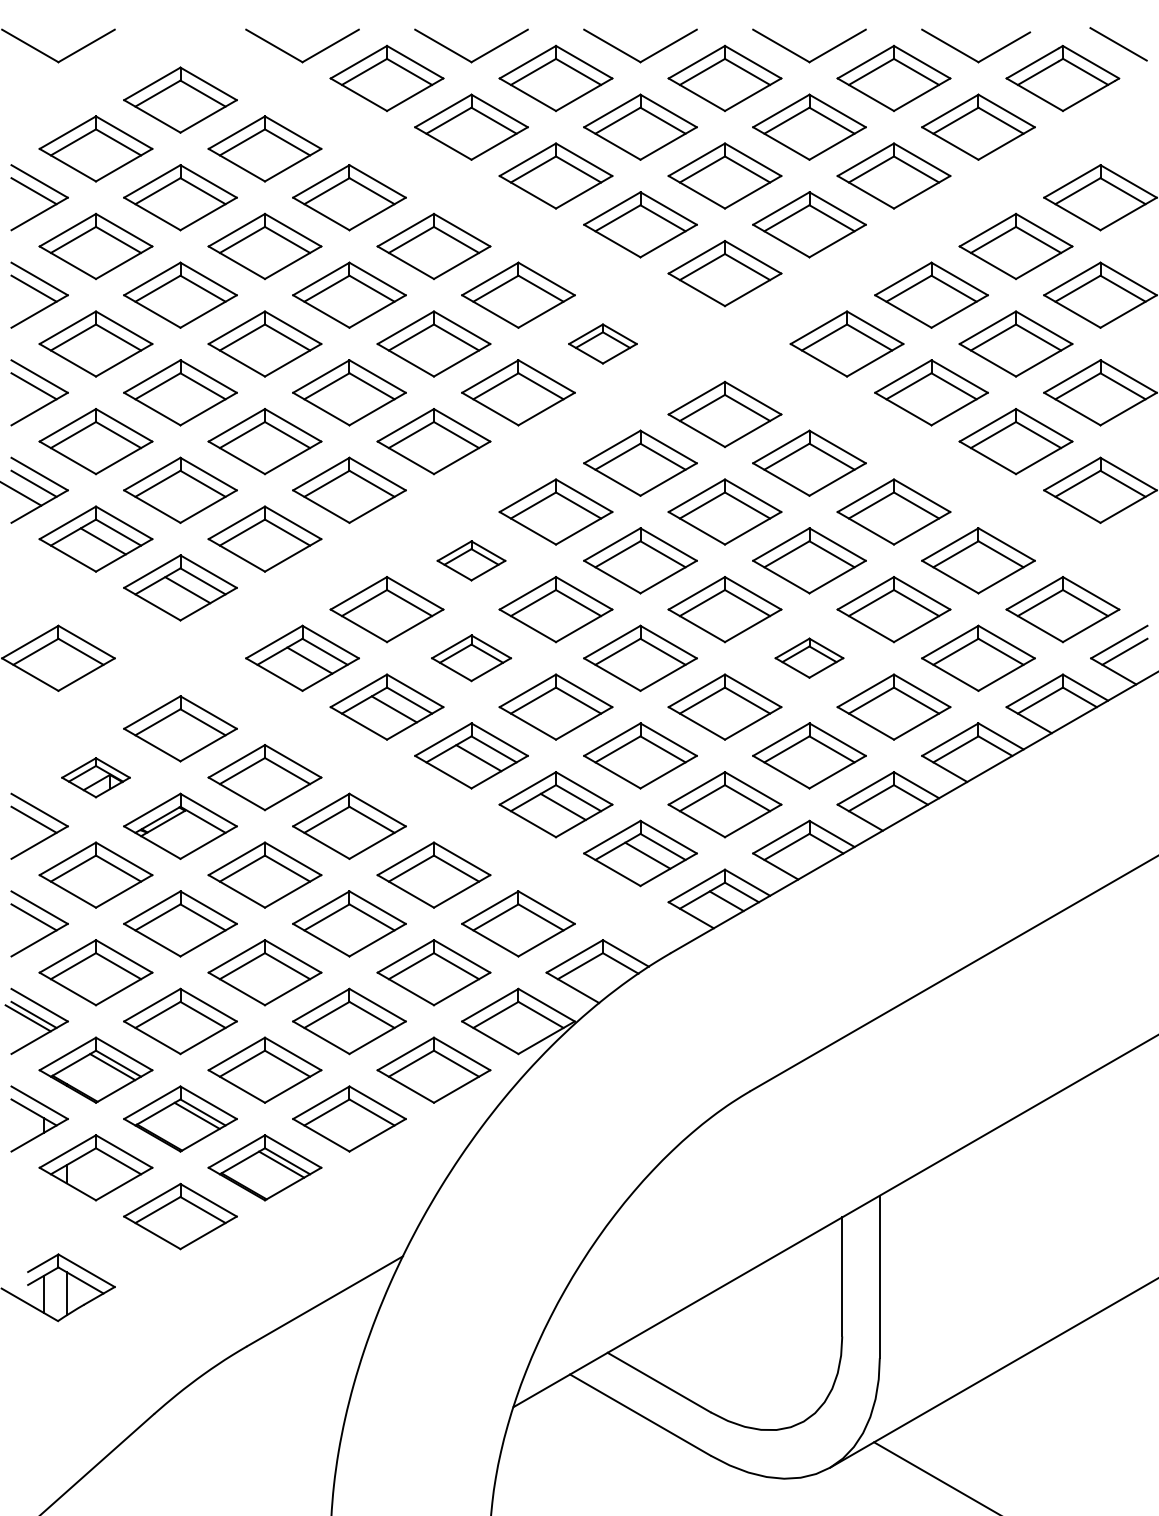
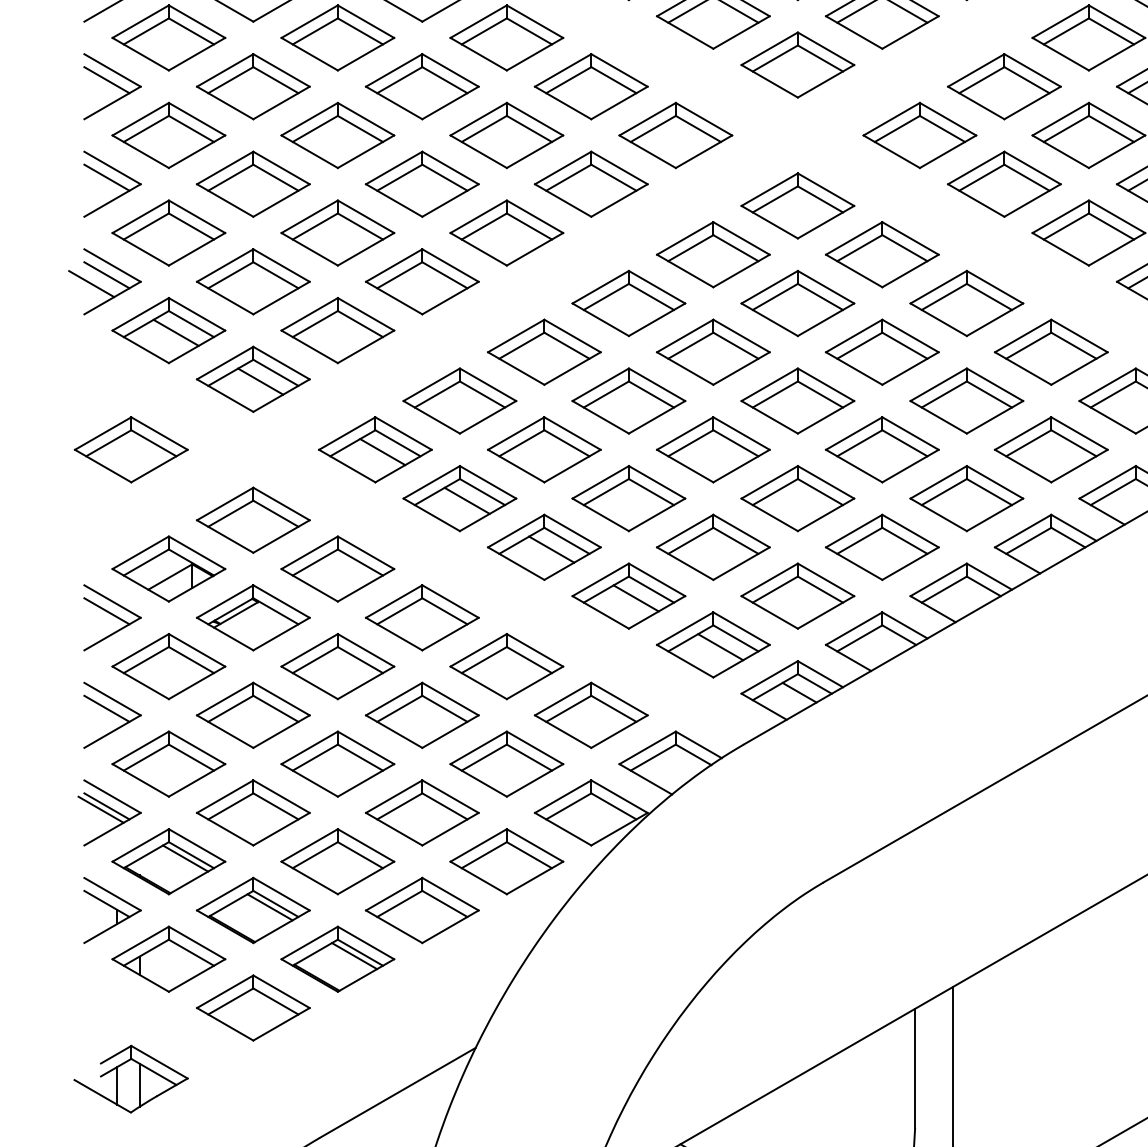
part: (602, 343) -> (675, 134), size x1.67
part: (471, 560) -> (544, 351), size x1.67
part: (471, 657) -> (544, 448), size x1.43
part: (809, 657) -> (882, 448), size x1.67
part: (95, 777) -> (168, 568), size x1.67

